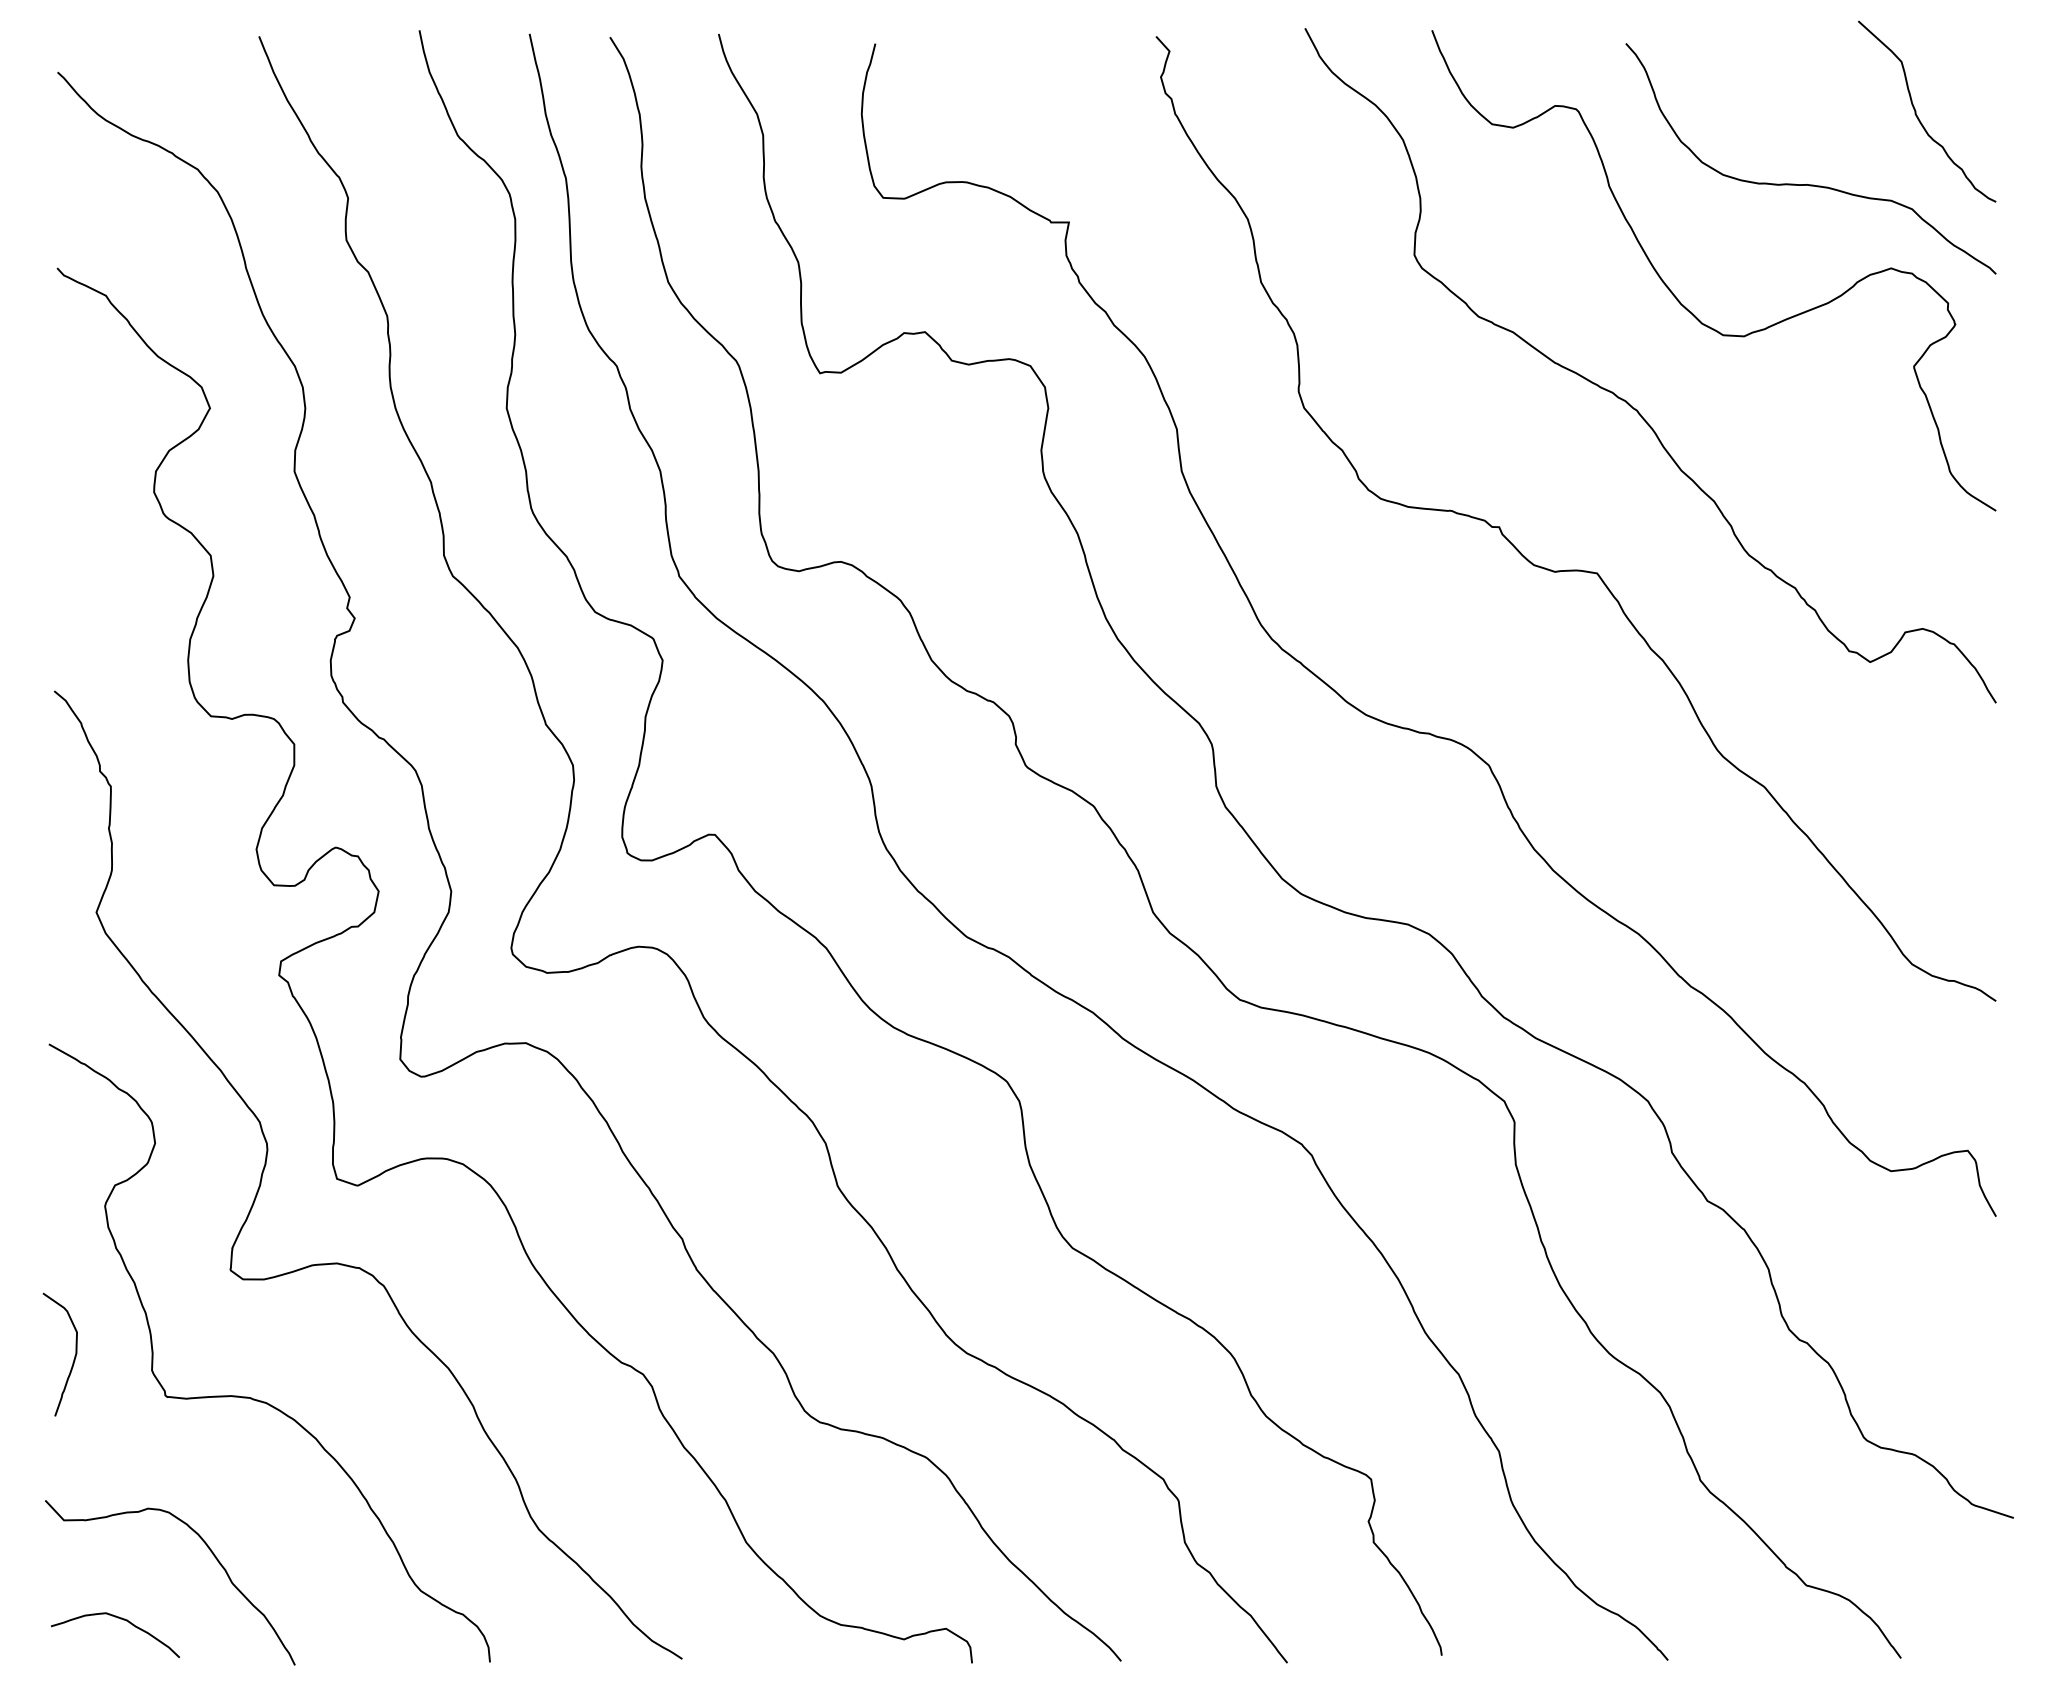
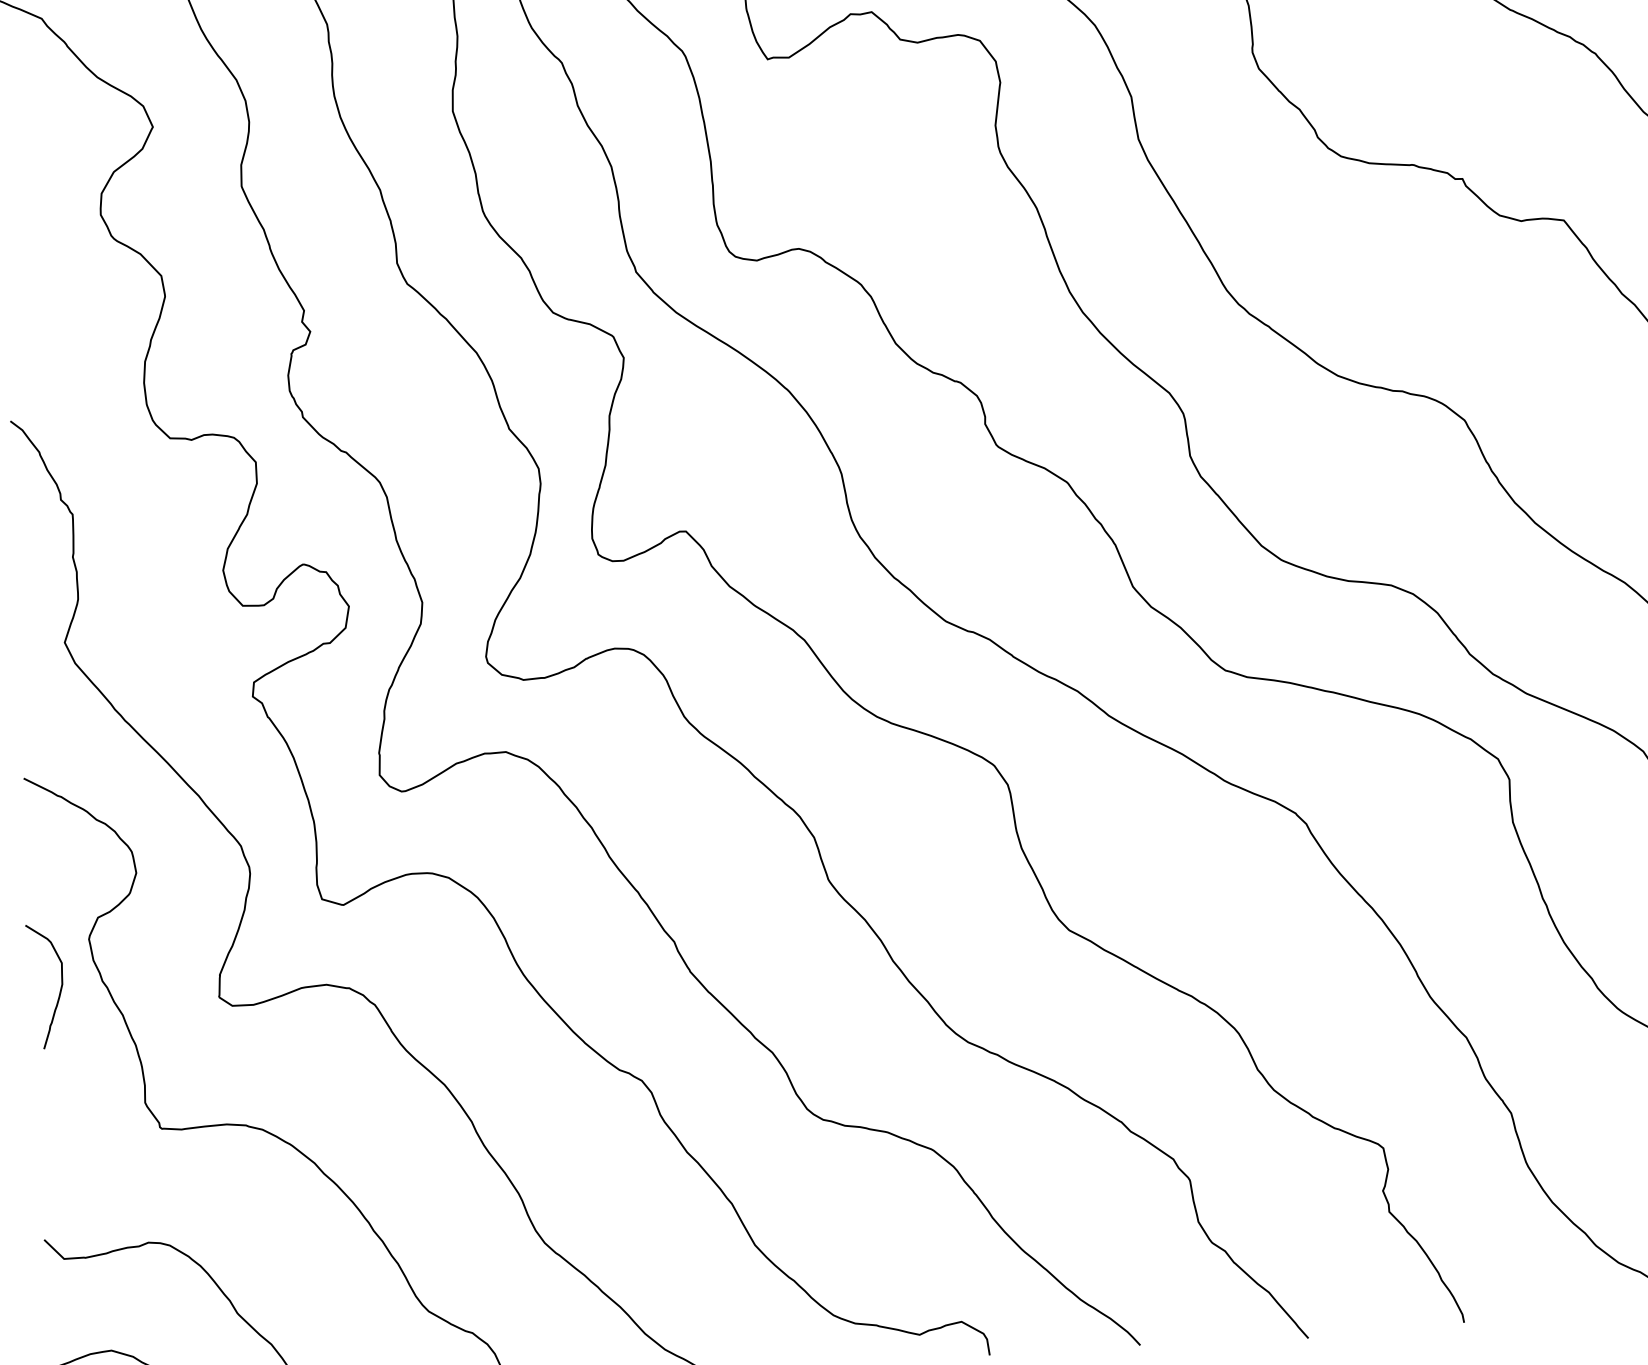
curve: (73, 1359) -> (59, 990), moved

